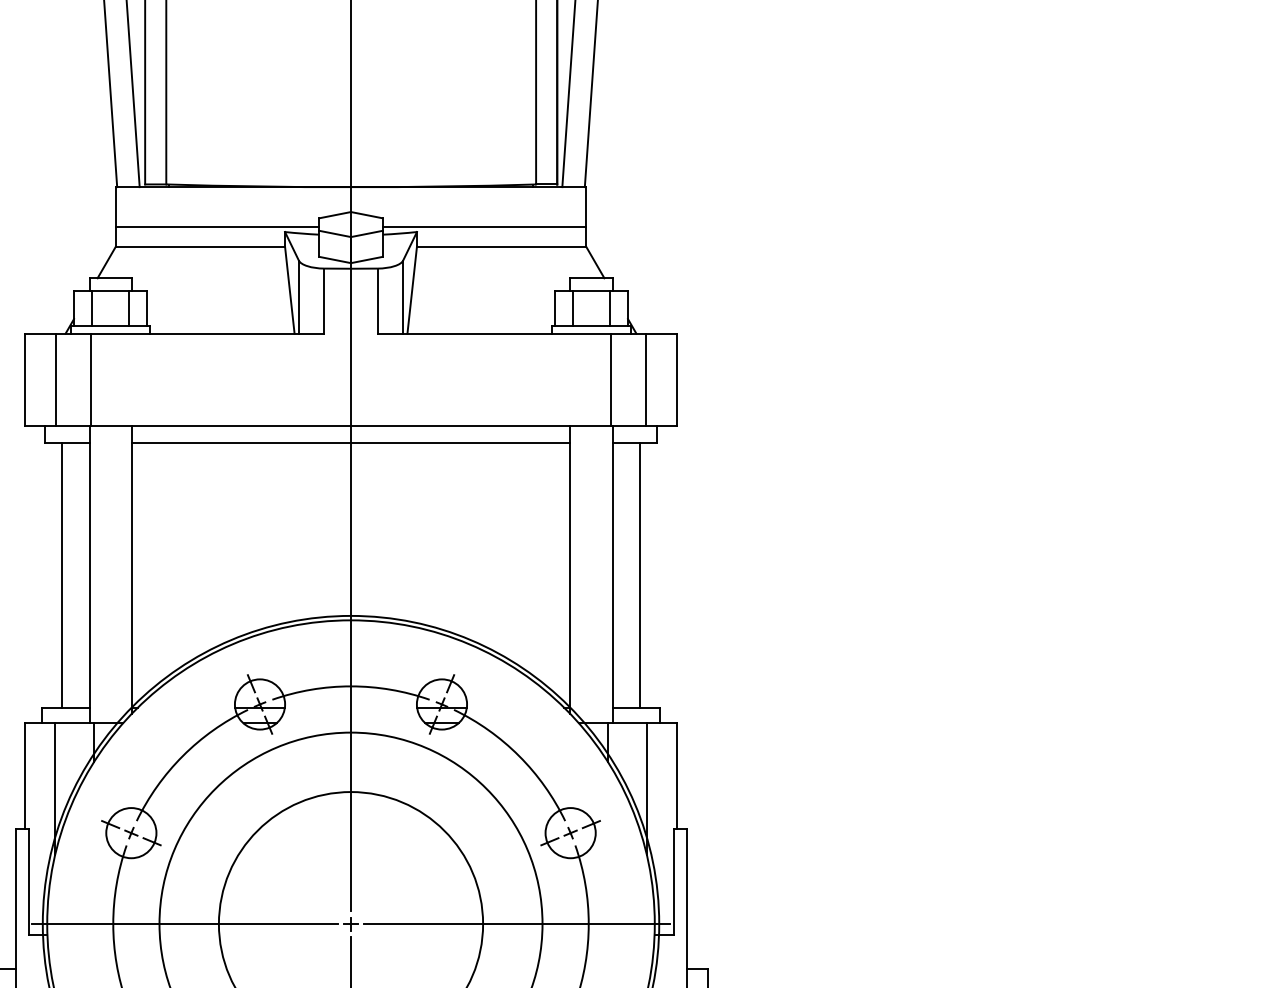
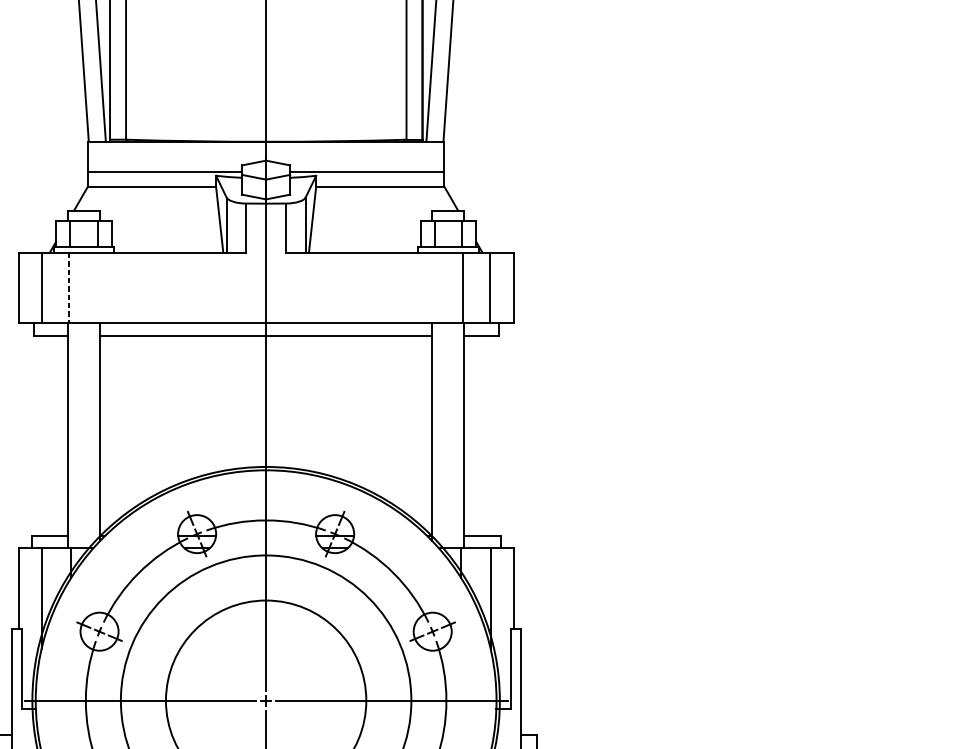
line: (90, 380) -> (68, 288), solid -> dashed
line: (61, 575) -> (46, 436), removed
line: (640, 575) -> (485, 436), removed

